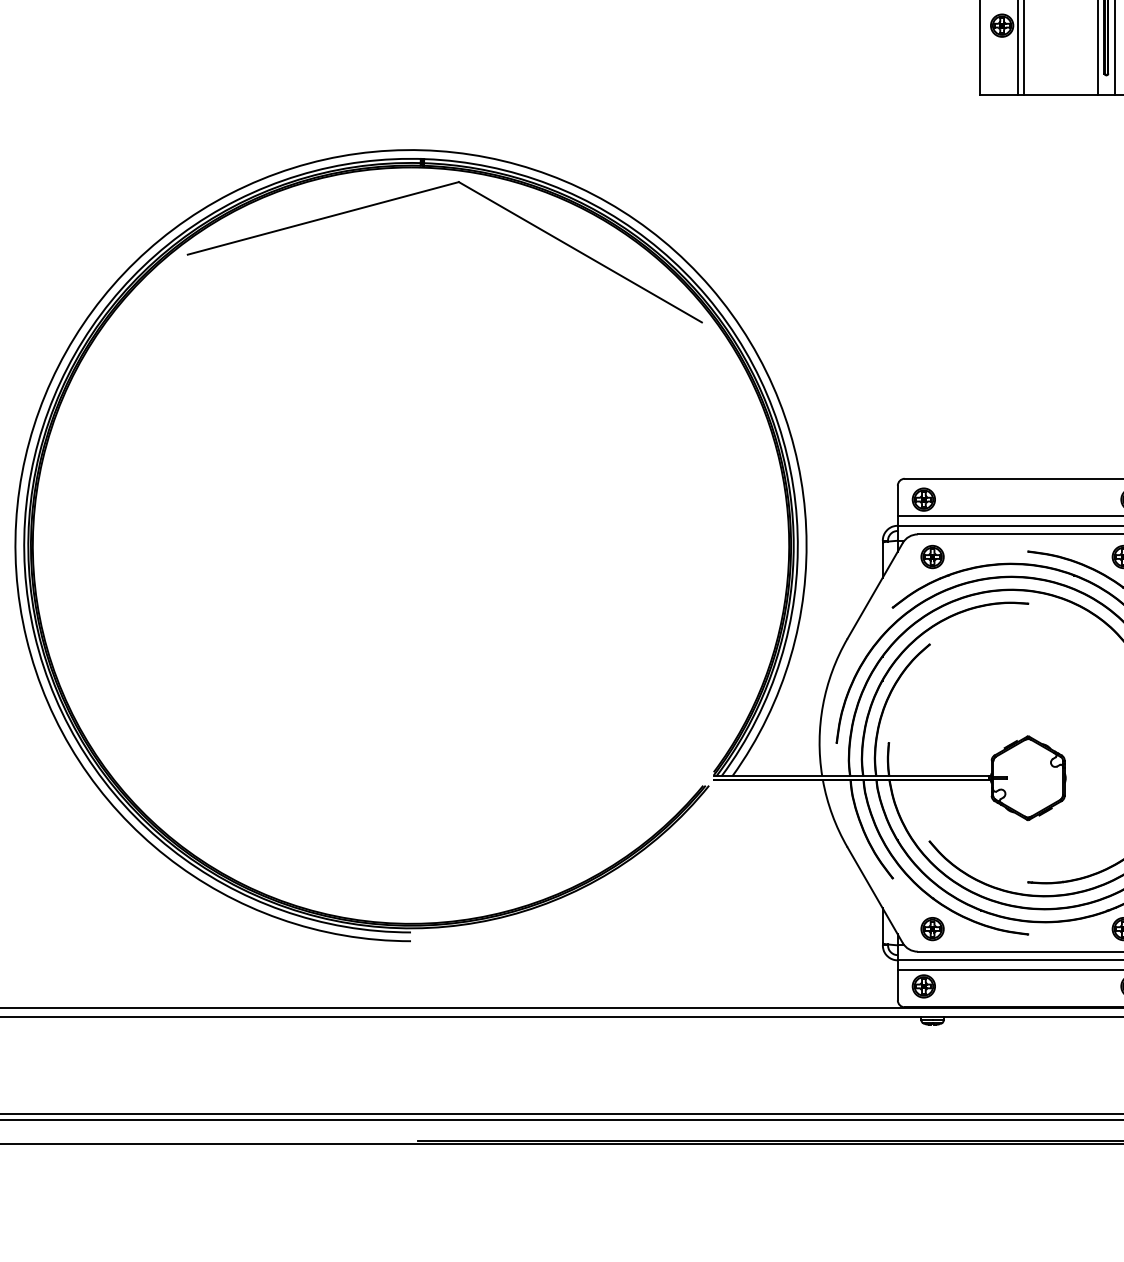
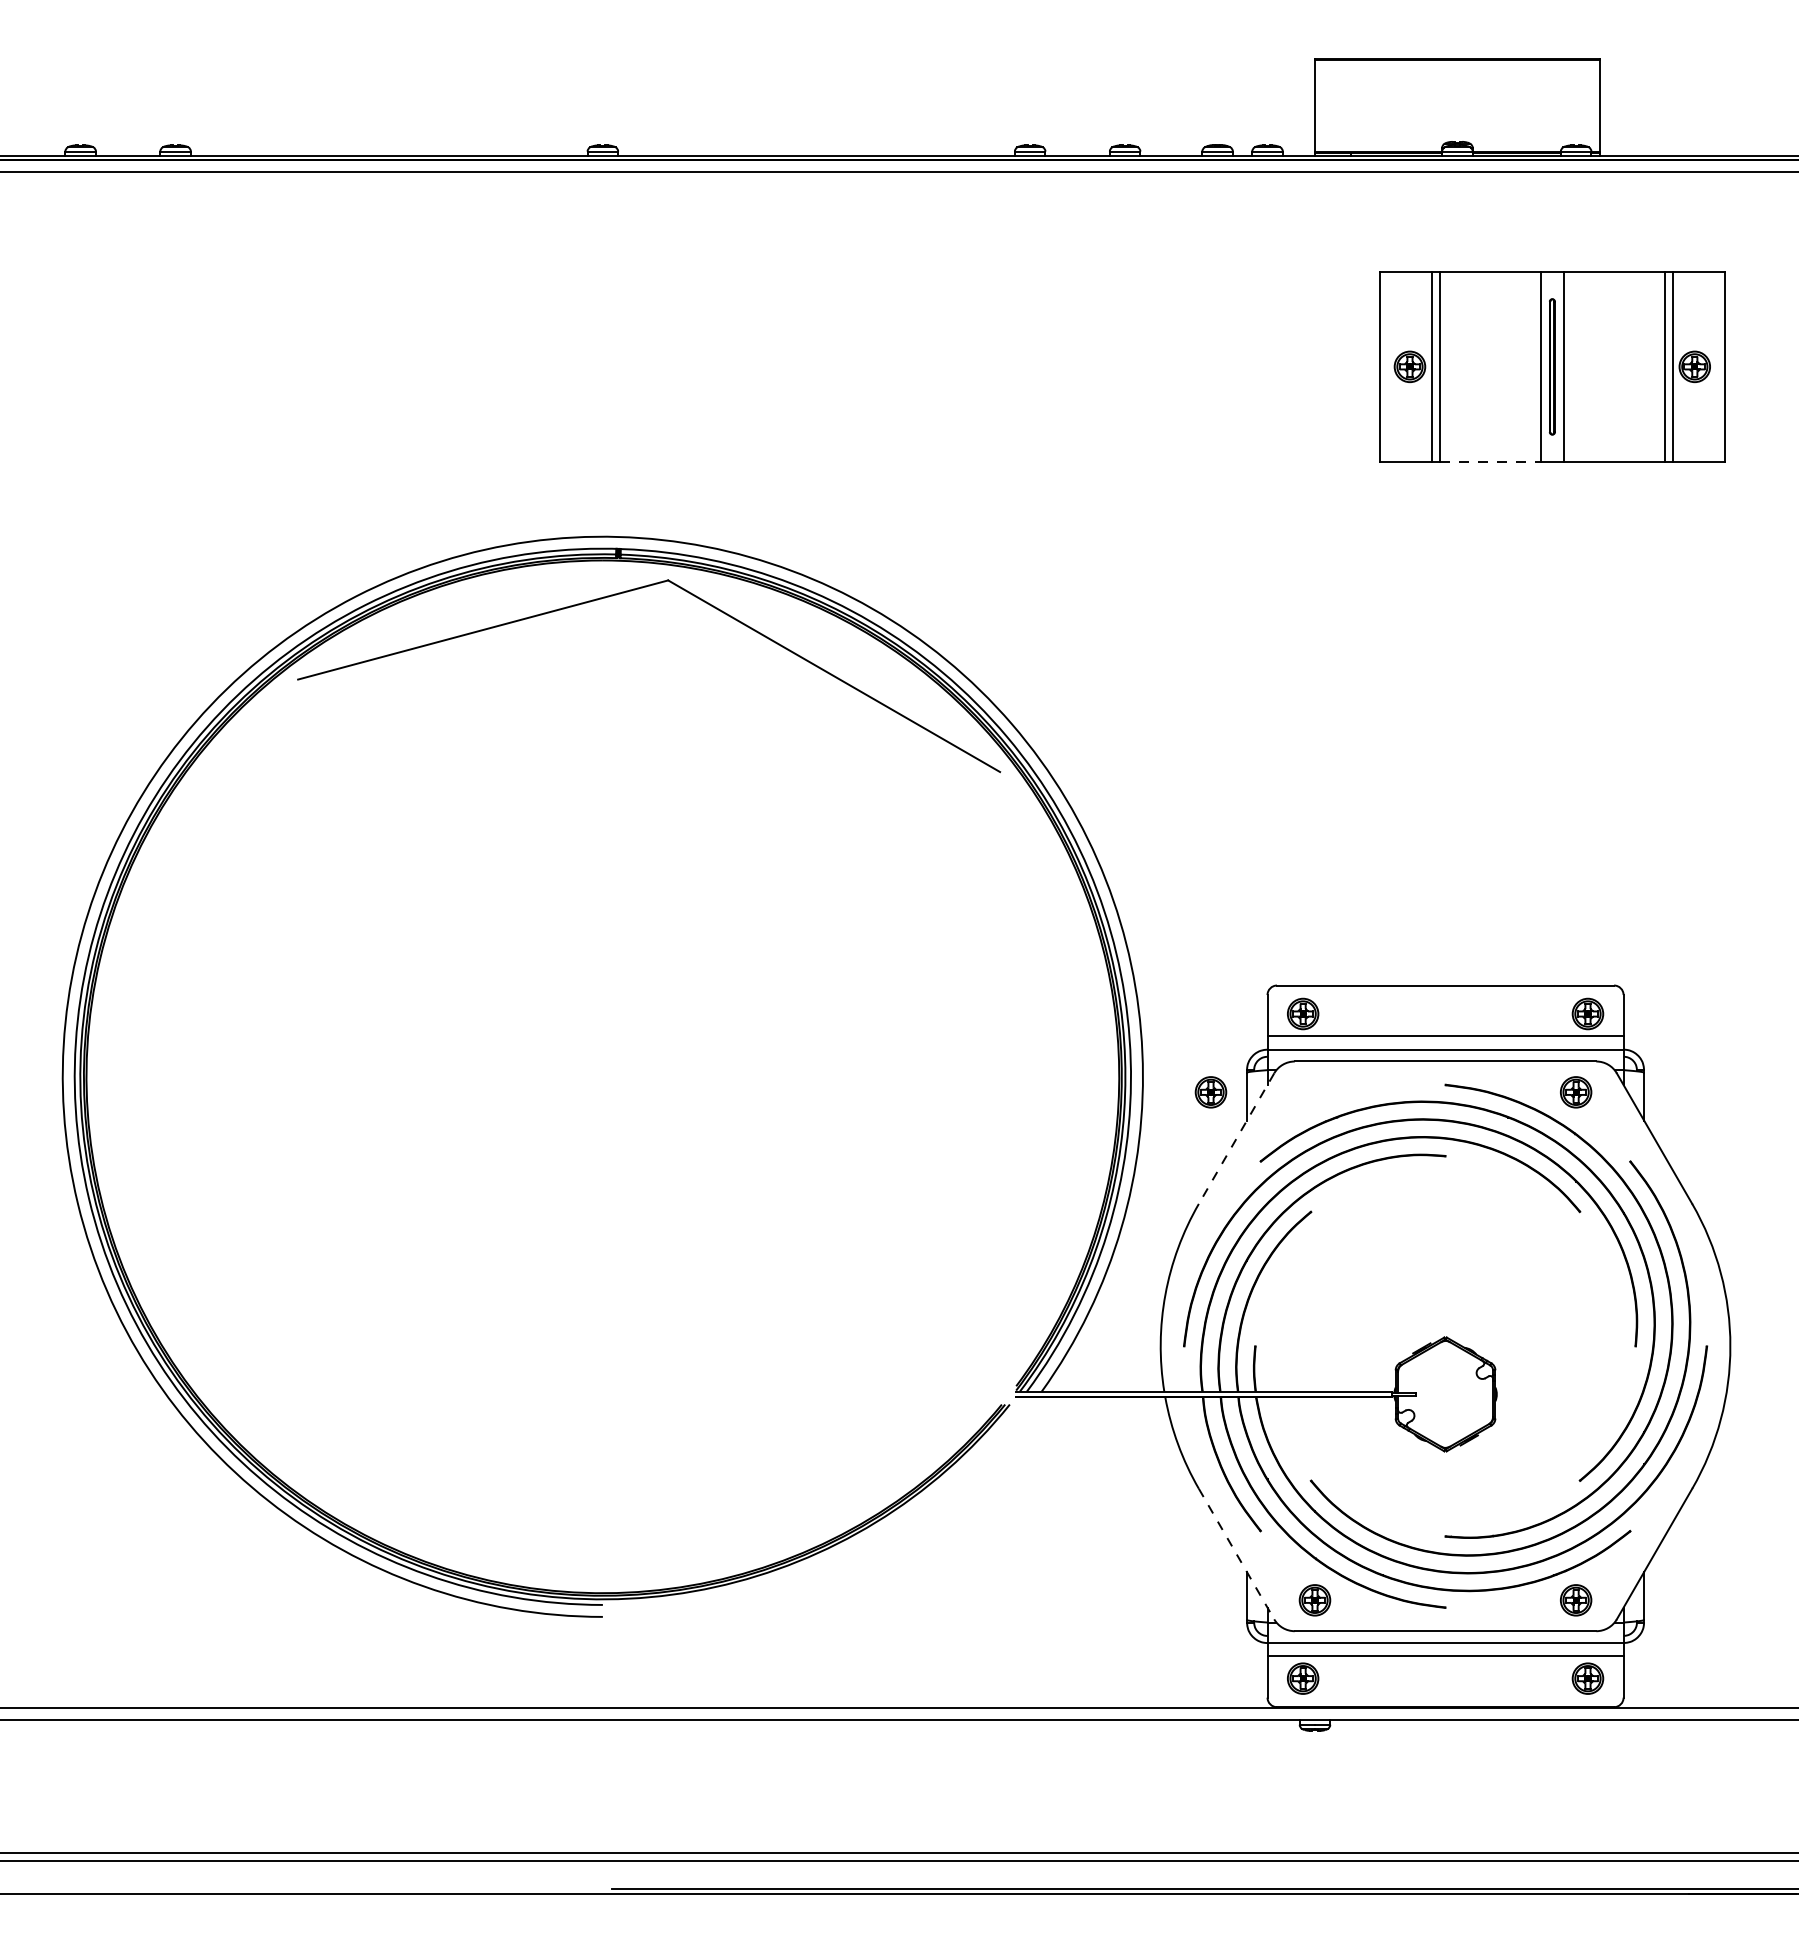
line: (1061, 94) -> (1490, 461), solid -> dashed
part: (932, 557) -> (1210, 1092), moved
line: (875, 591) -> (1236, 1139), solid -> dashed
line: (875, 895) -> (1236, 1554), solid -> dashed

